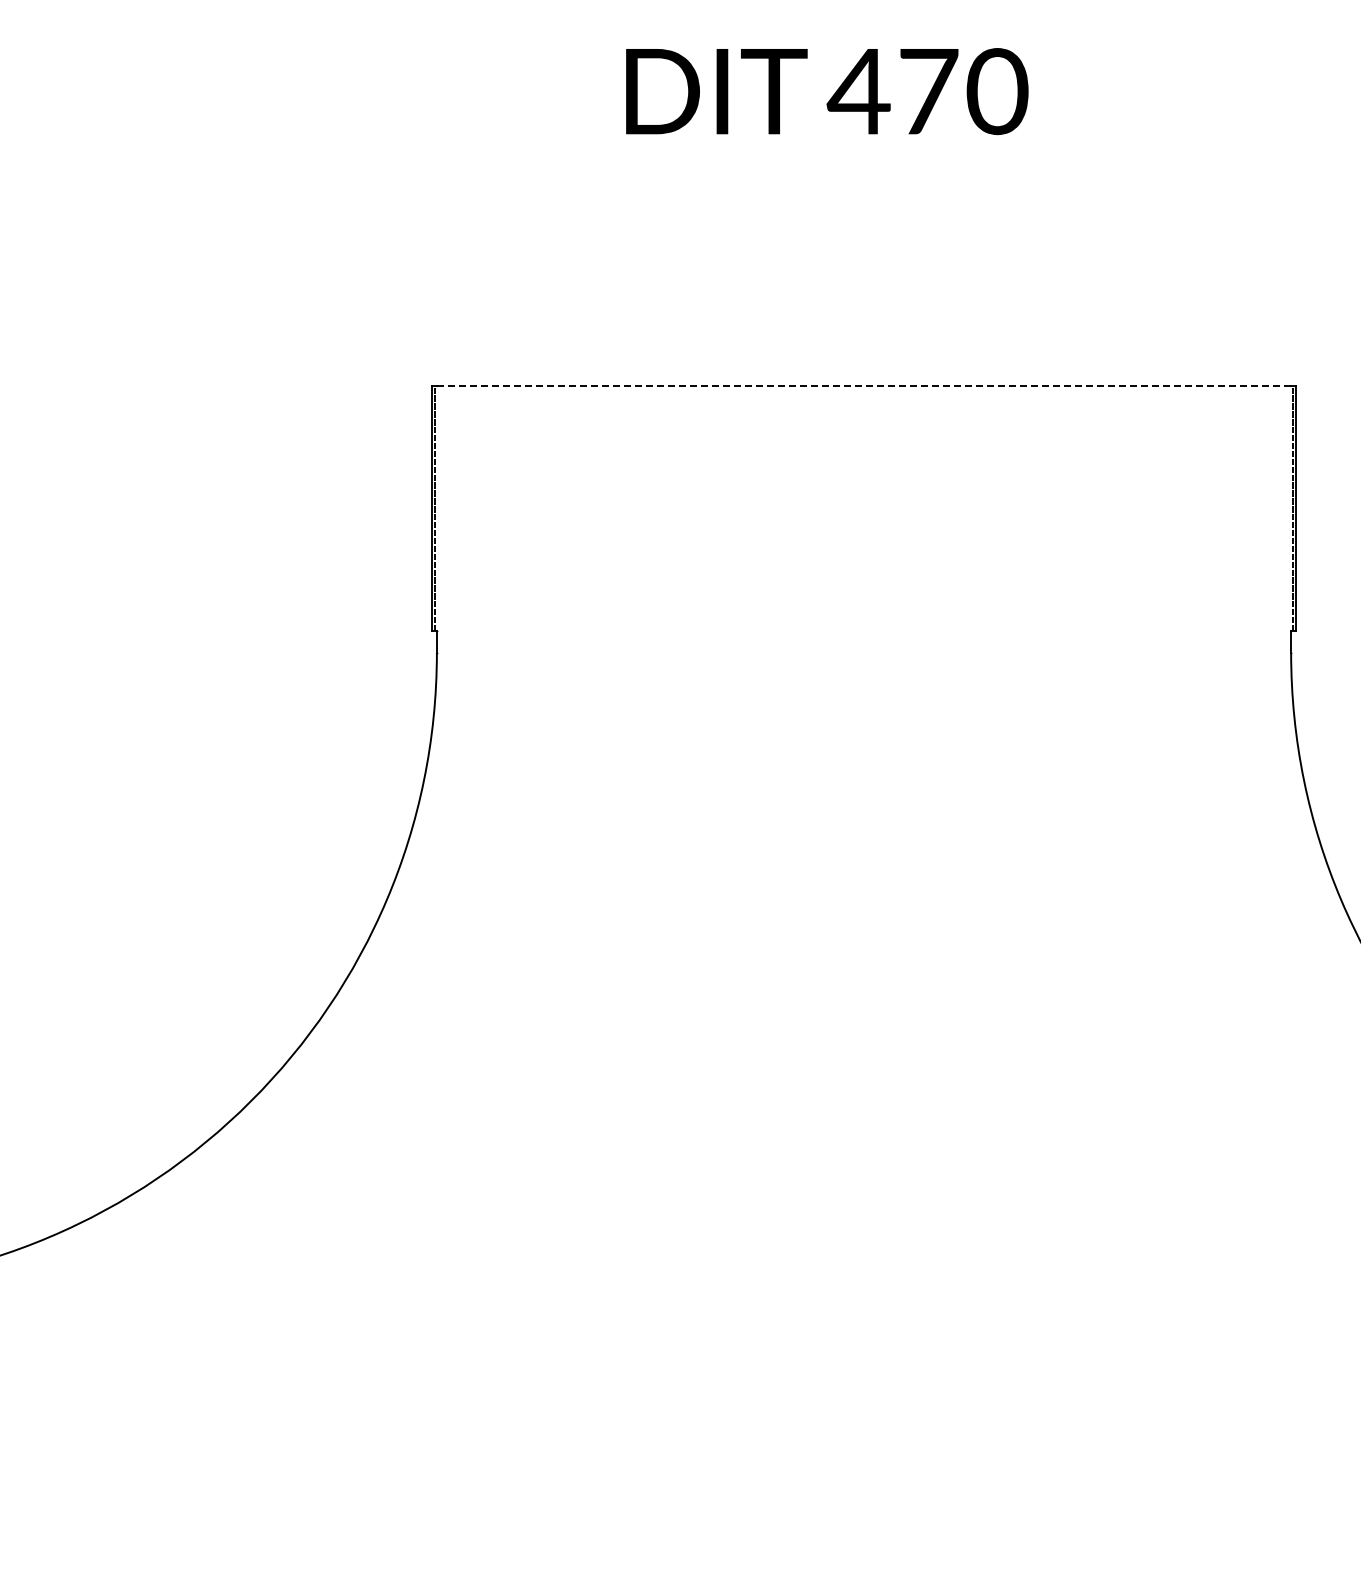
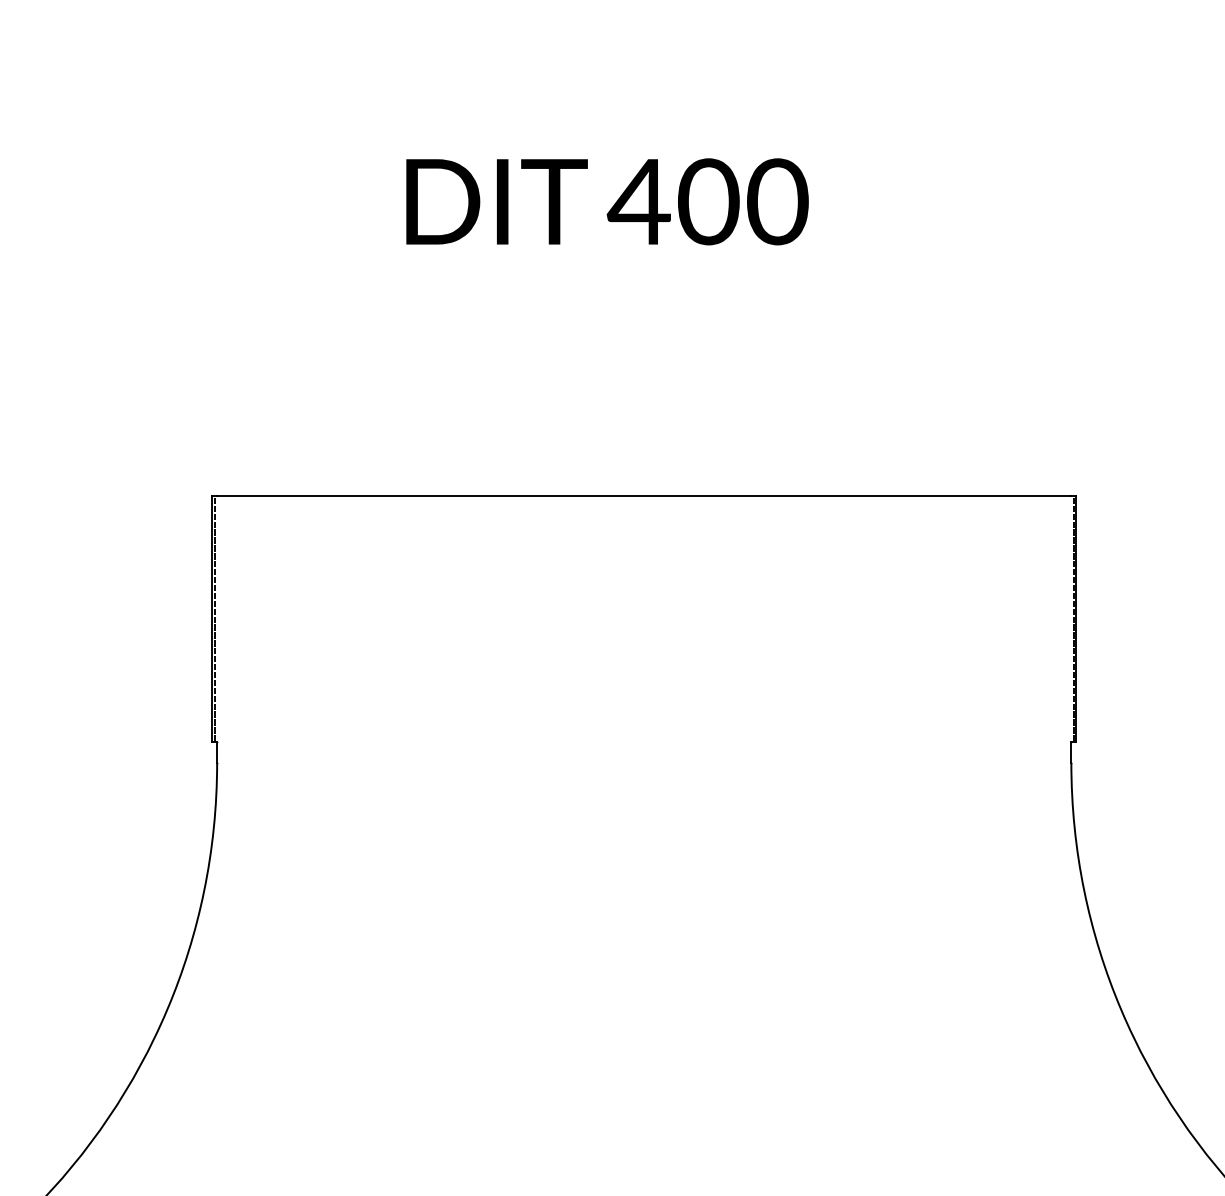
text: (928, 91) -> (708, 201), 470 -> 400
line: (864, 385) -> (644, 495), dashed -> solid

